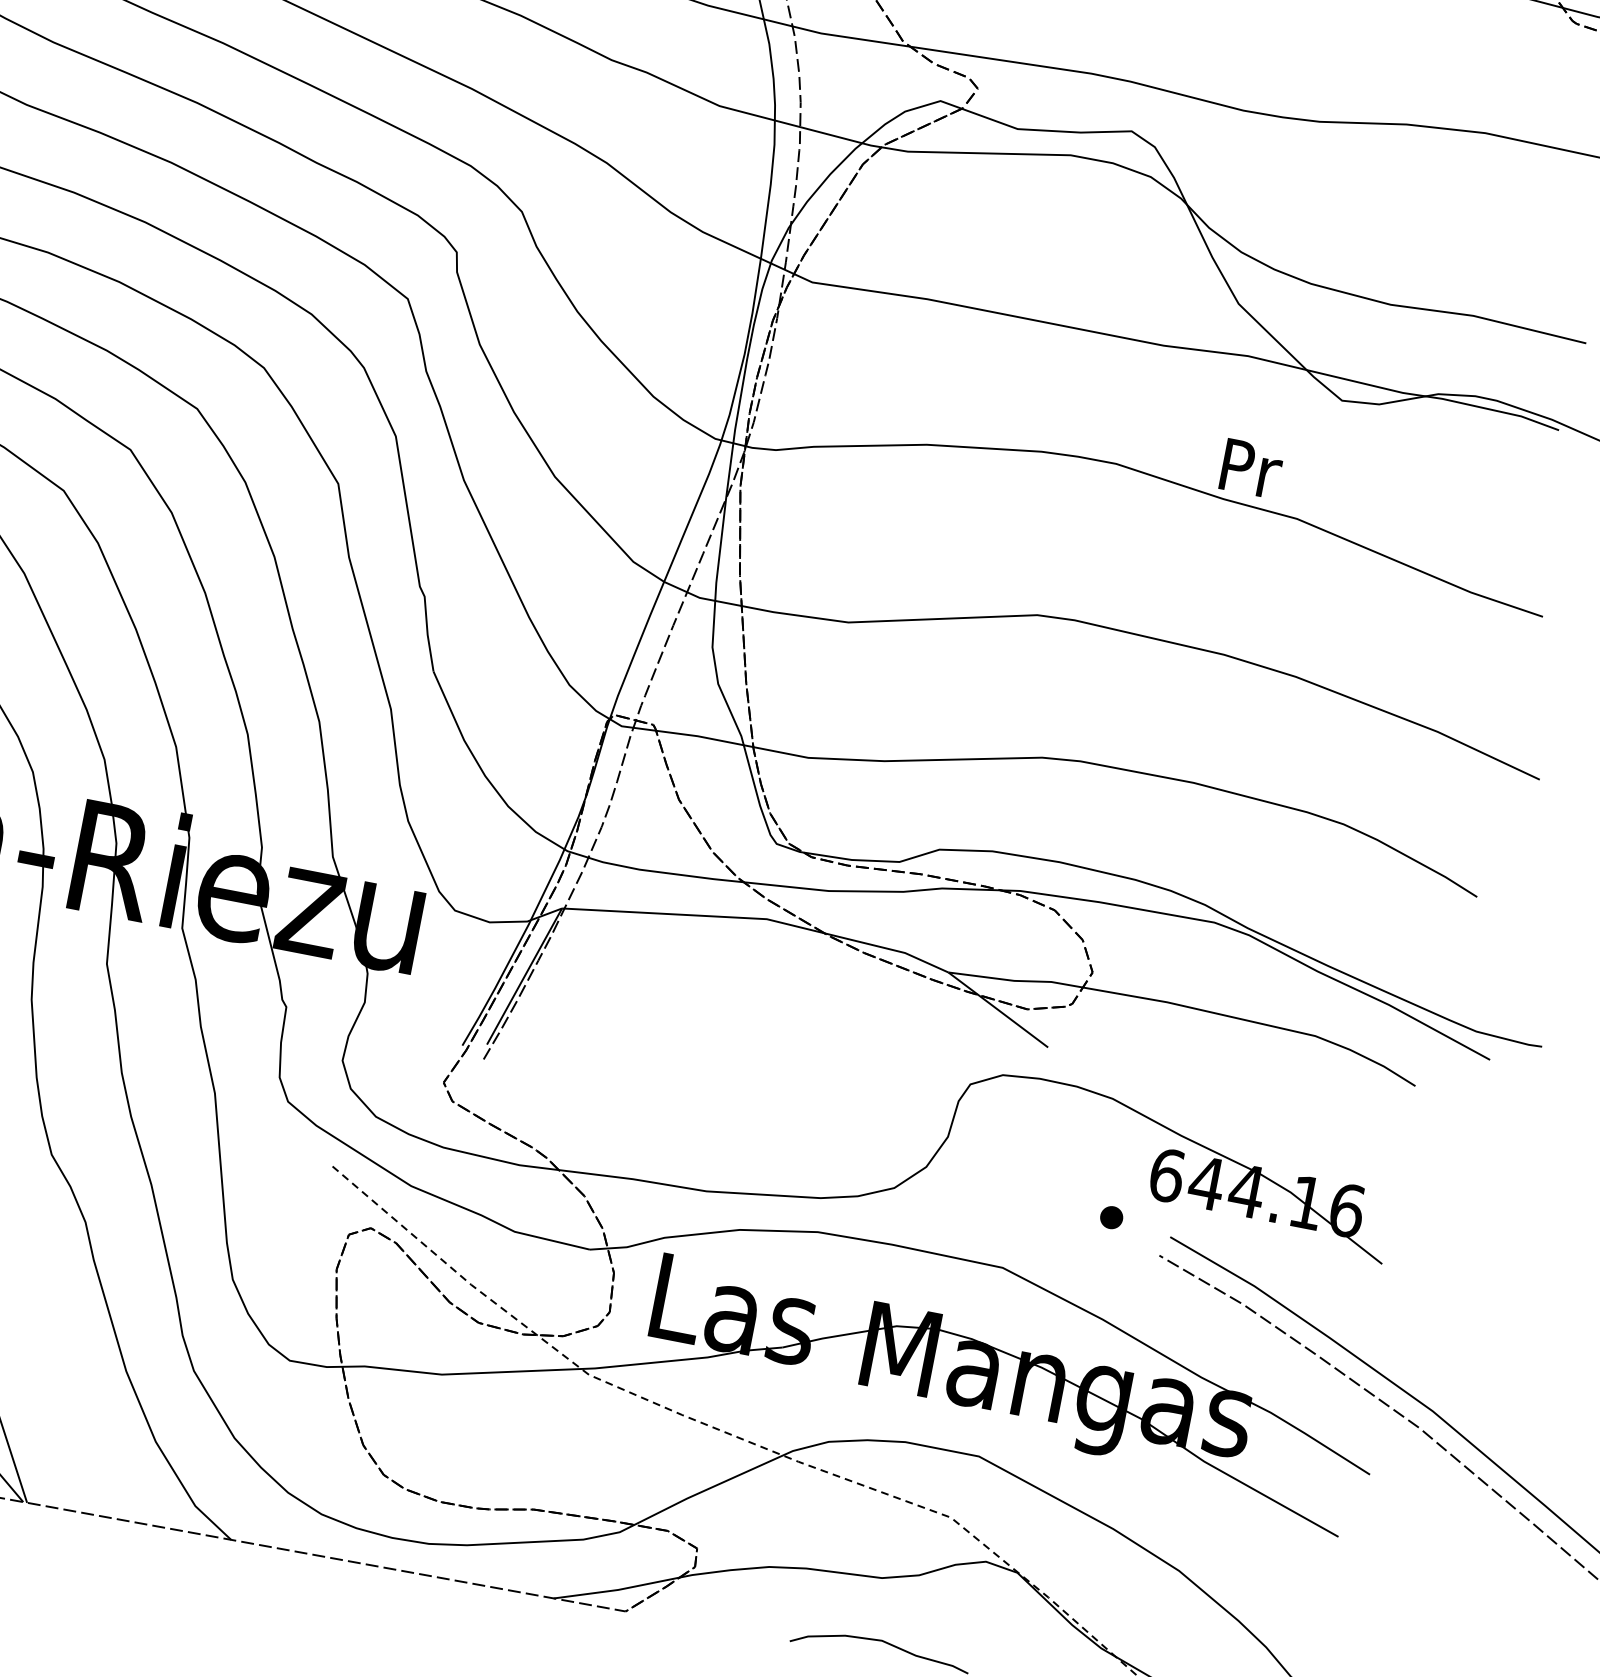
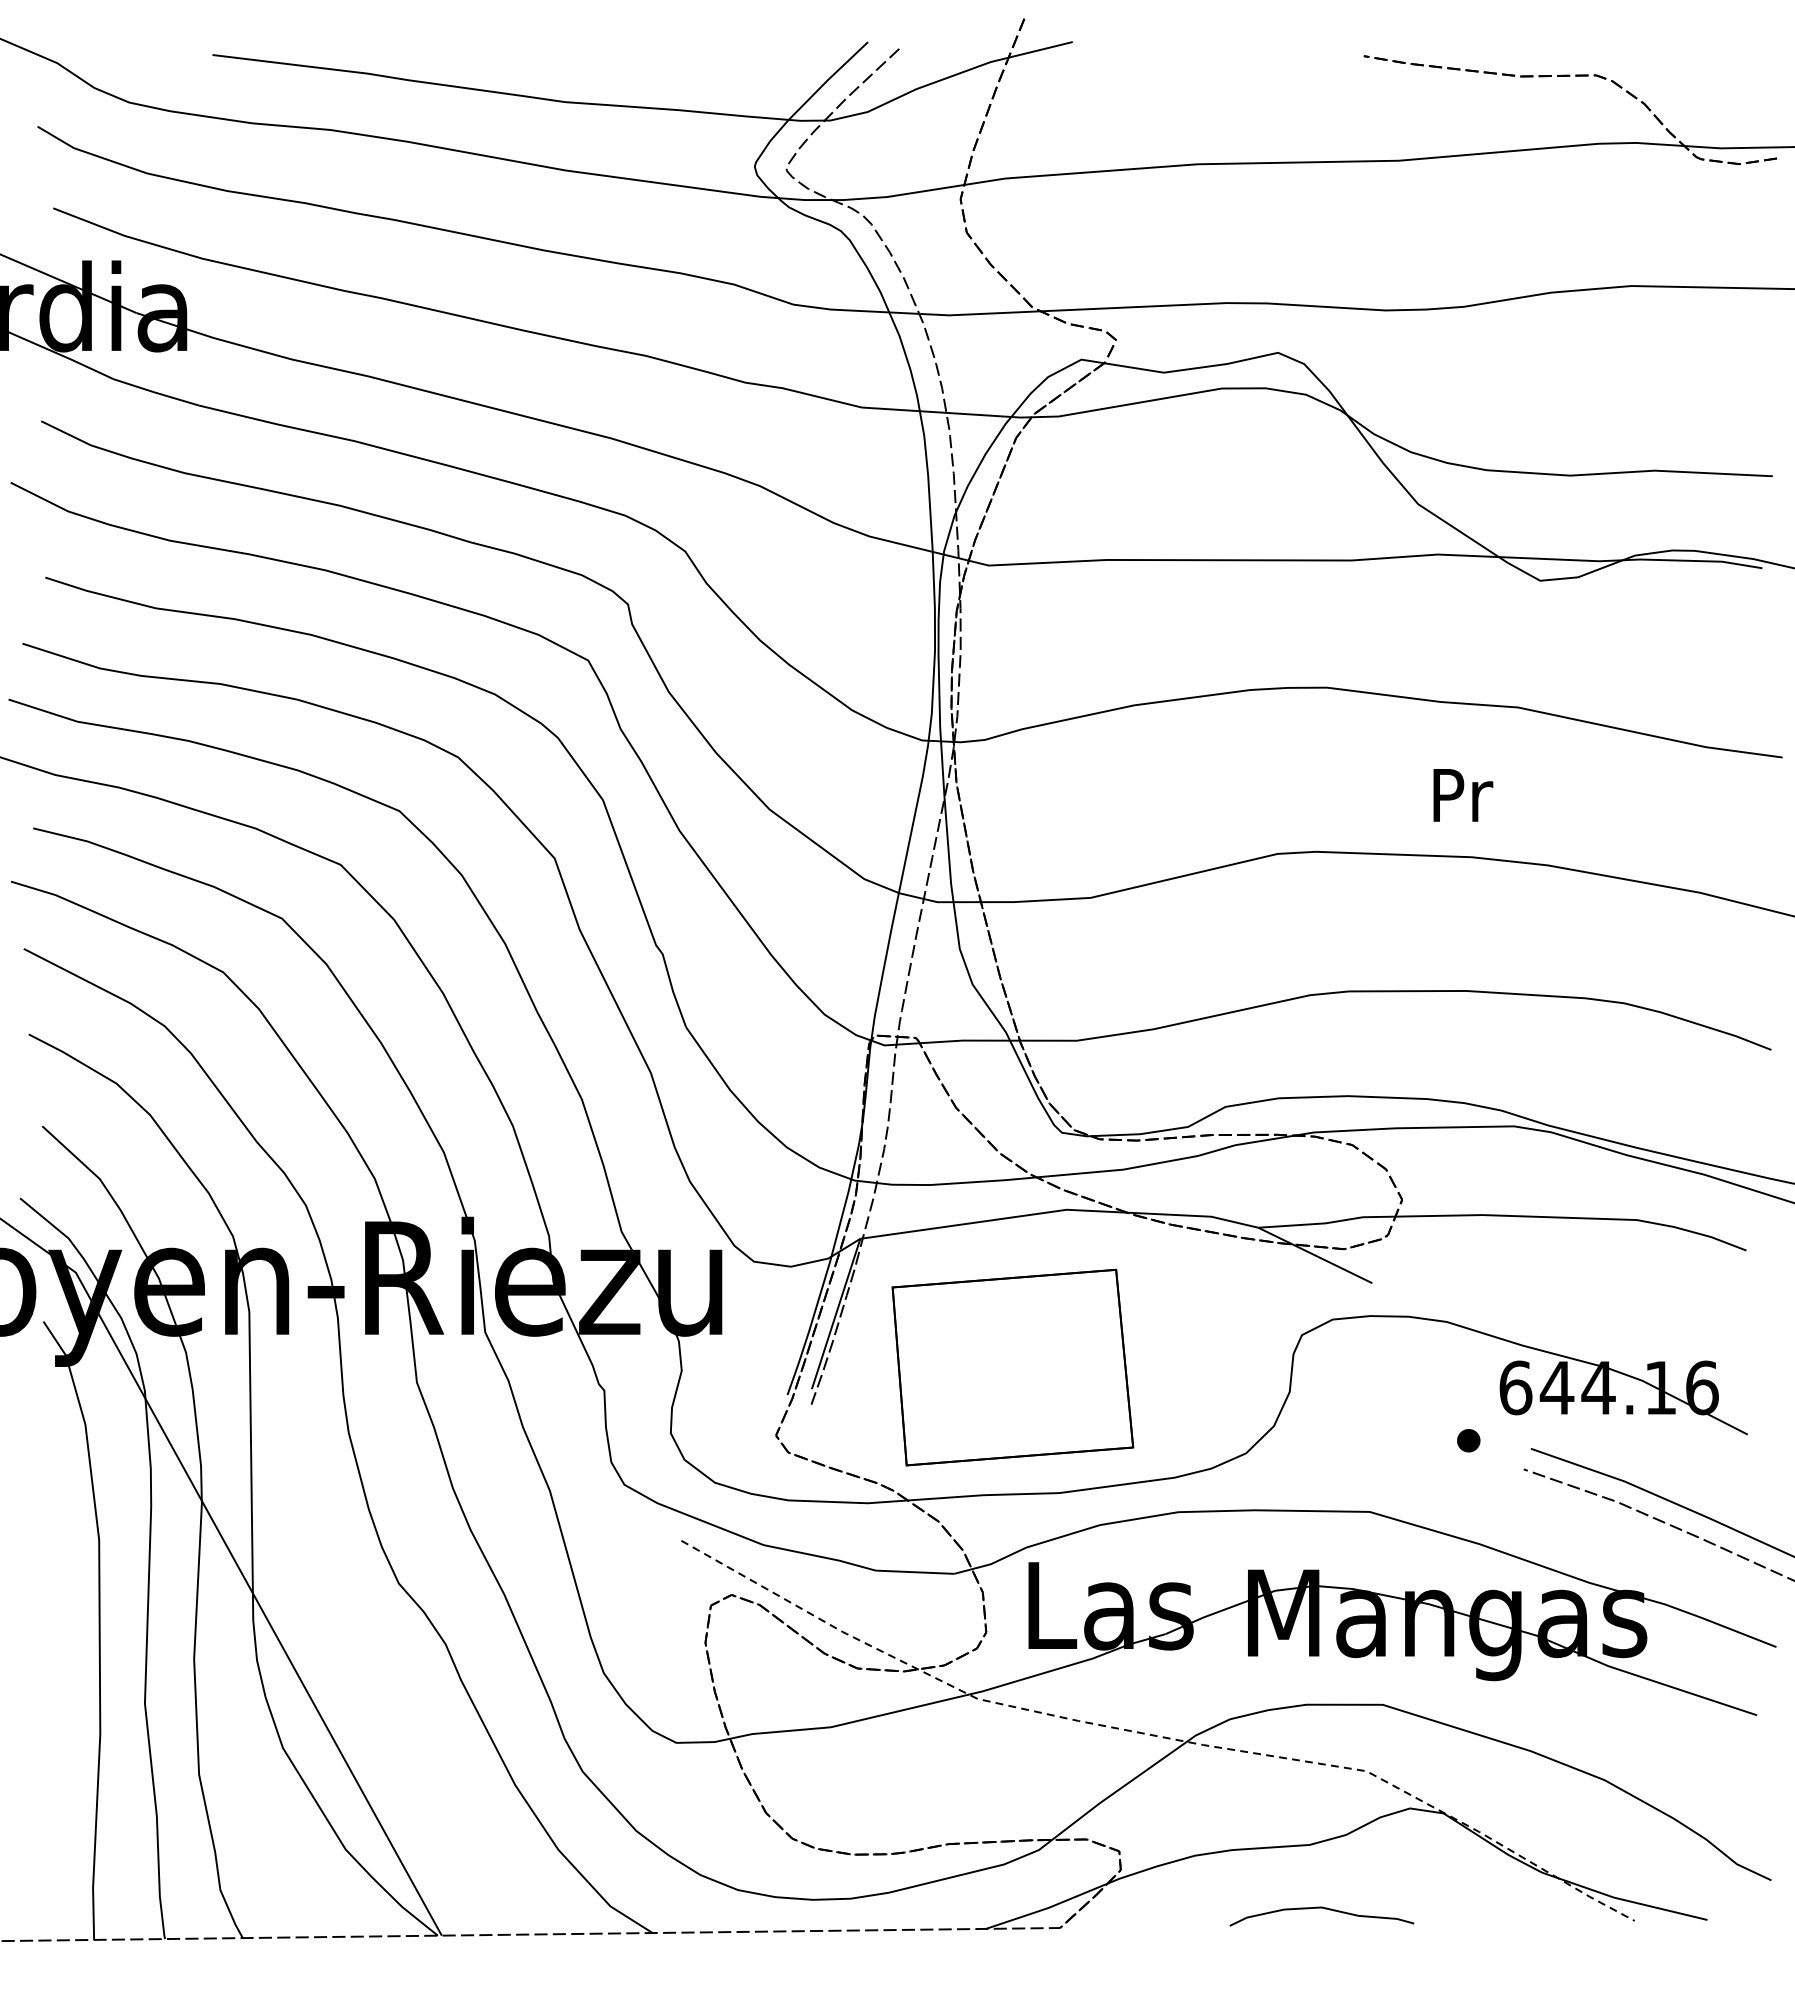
text: (1251, 469) -> (1463, 795), moved
part: (684, 1061) -> (1012, 1367), added

